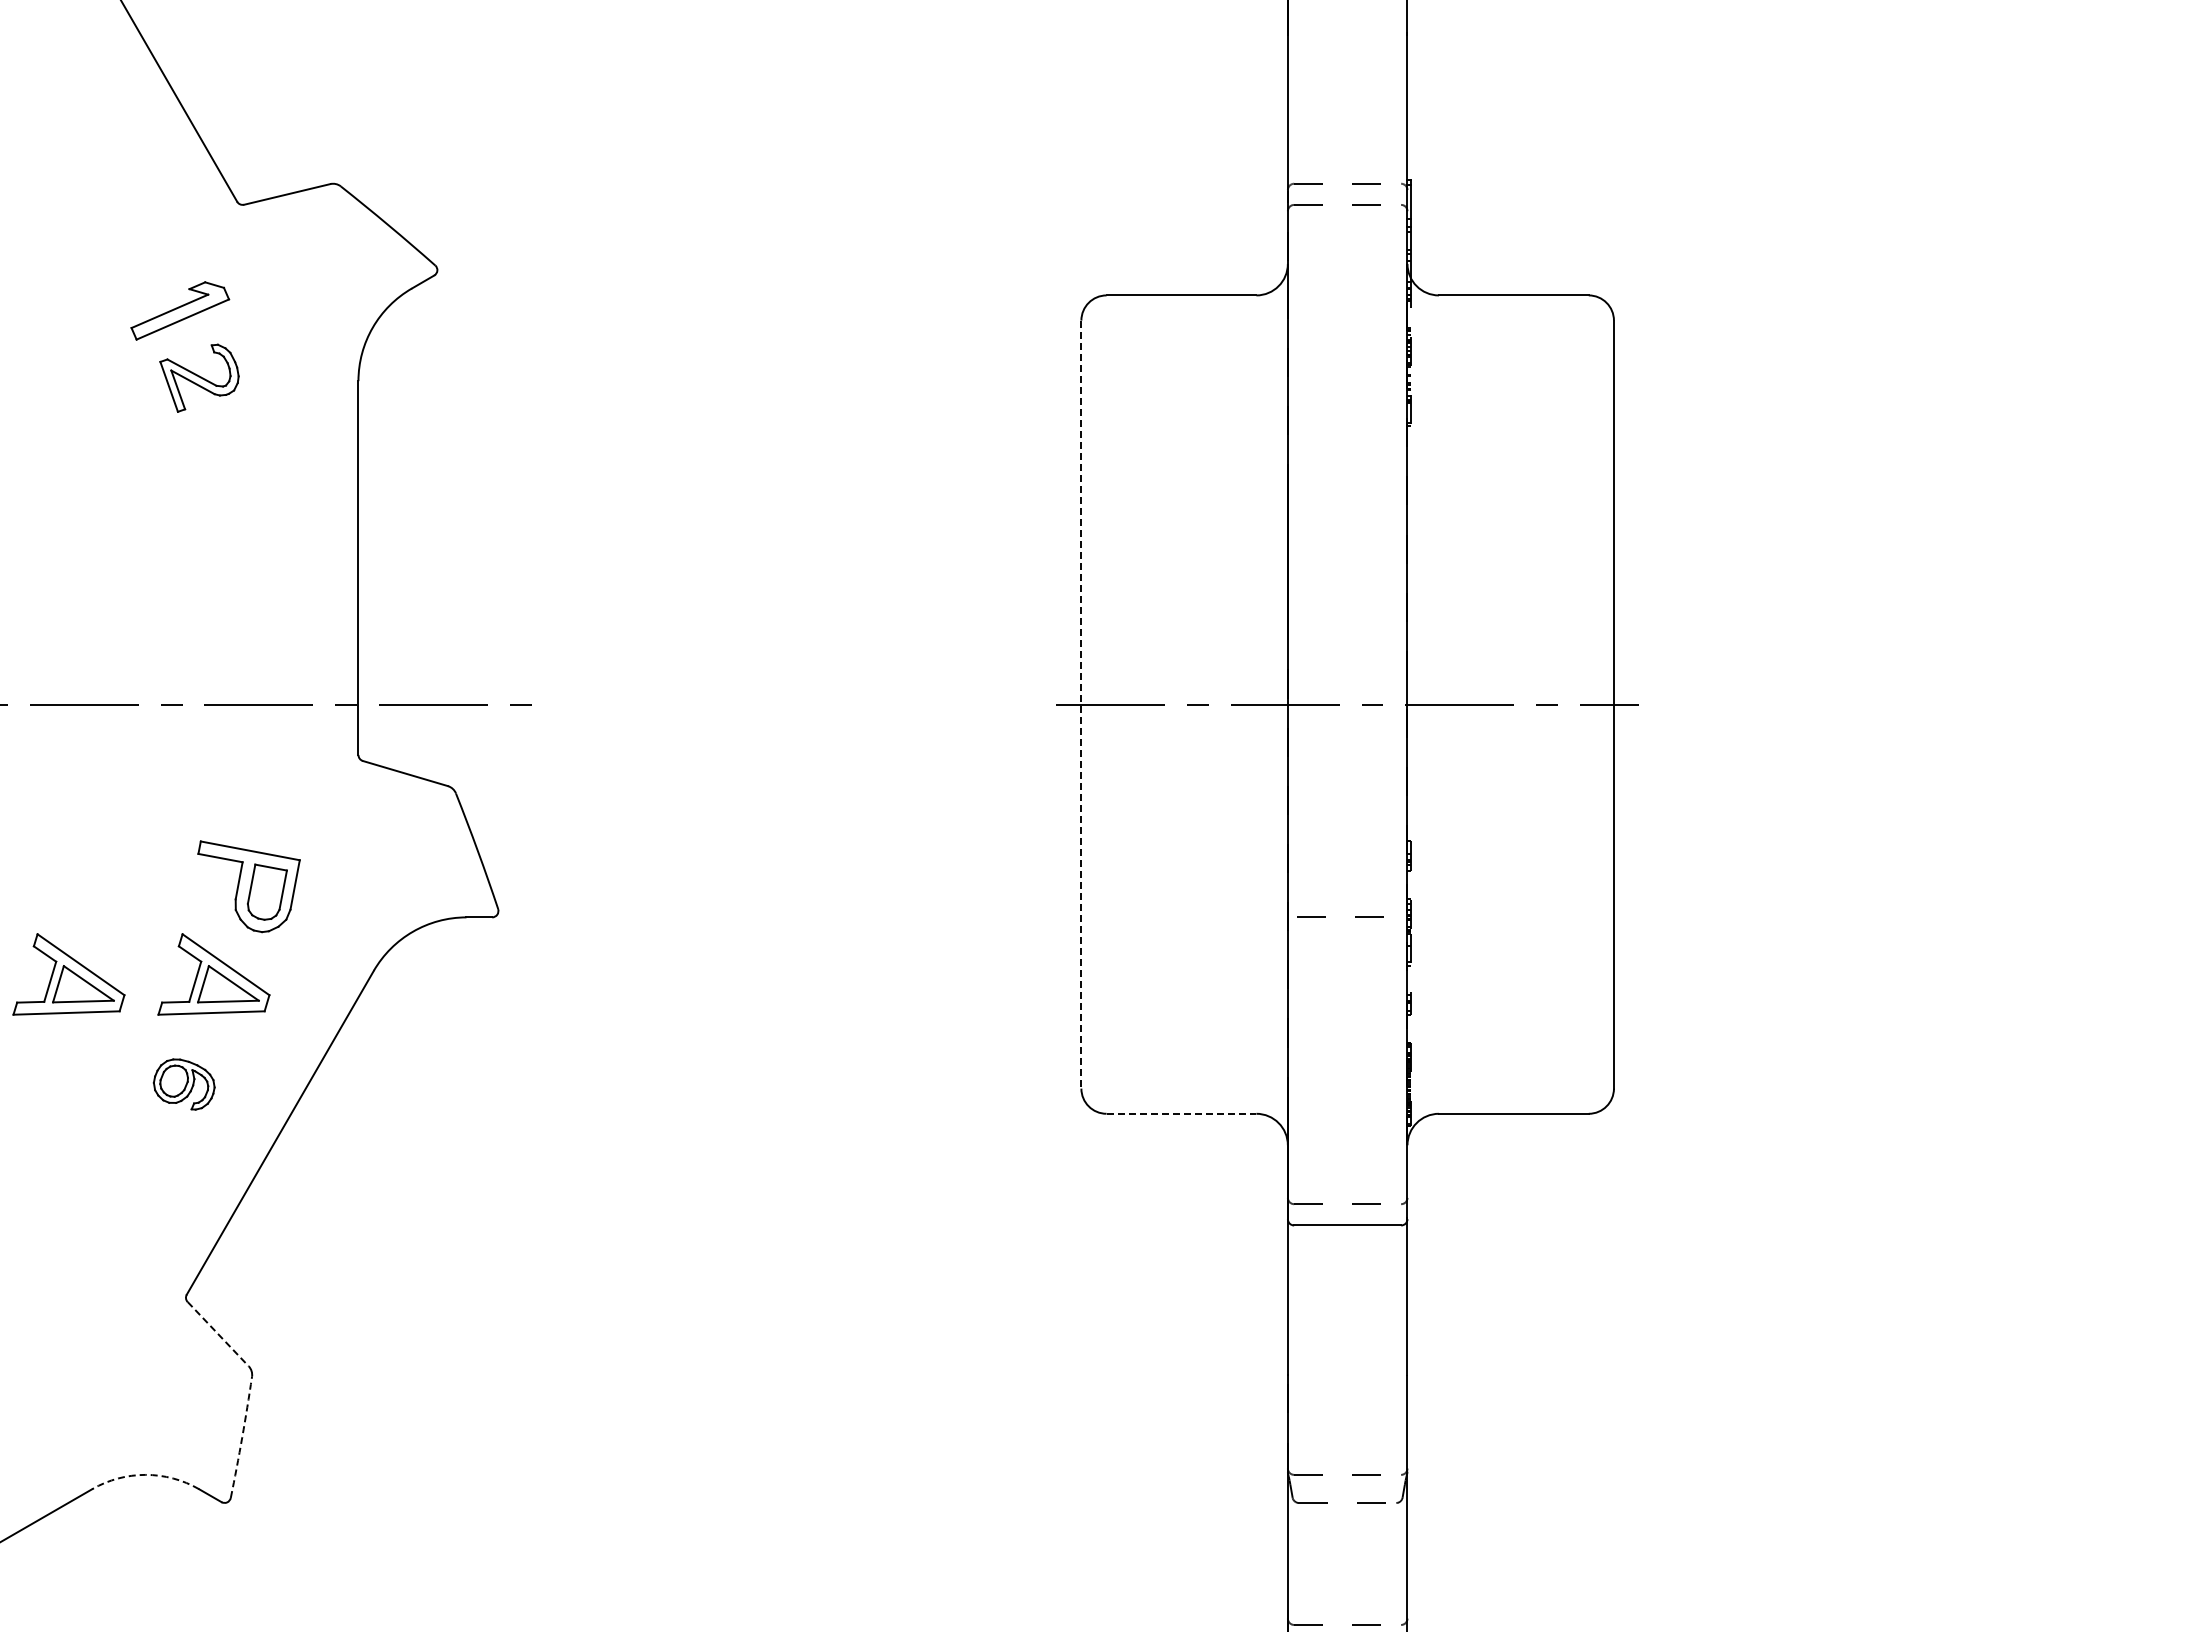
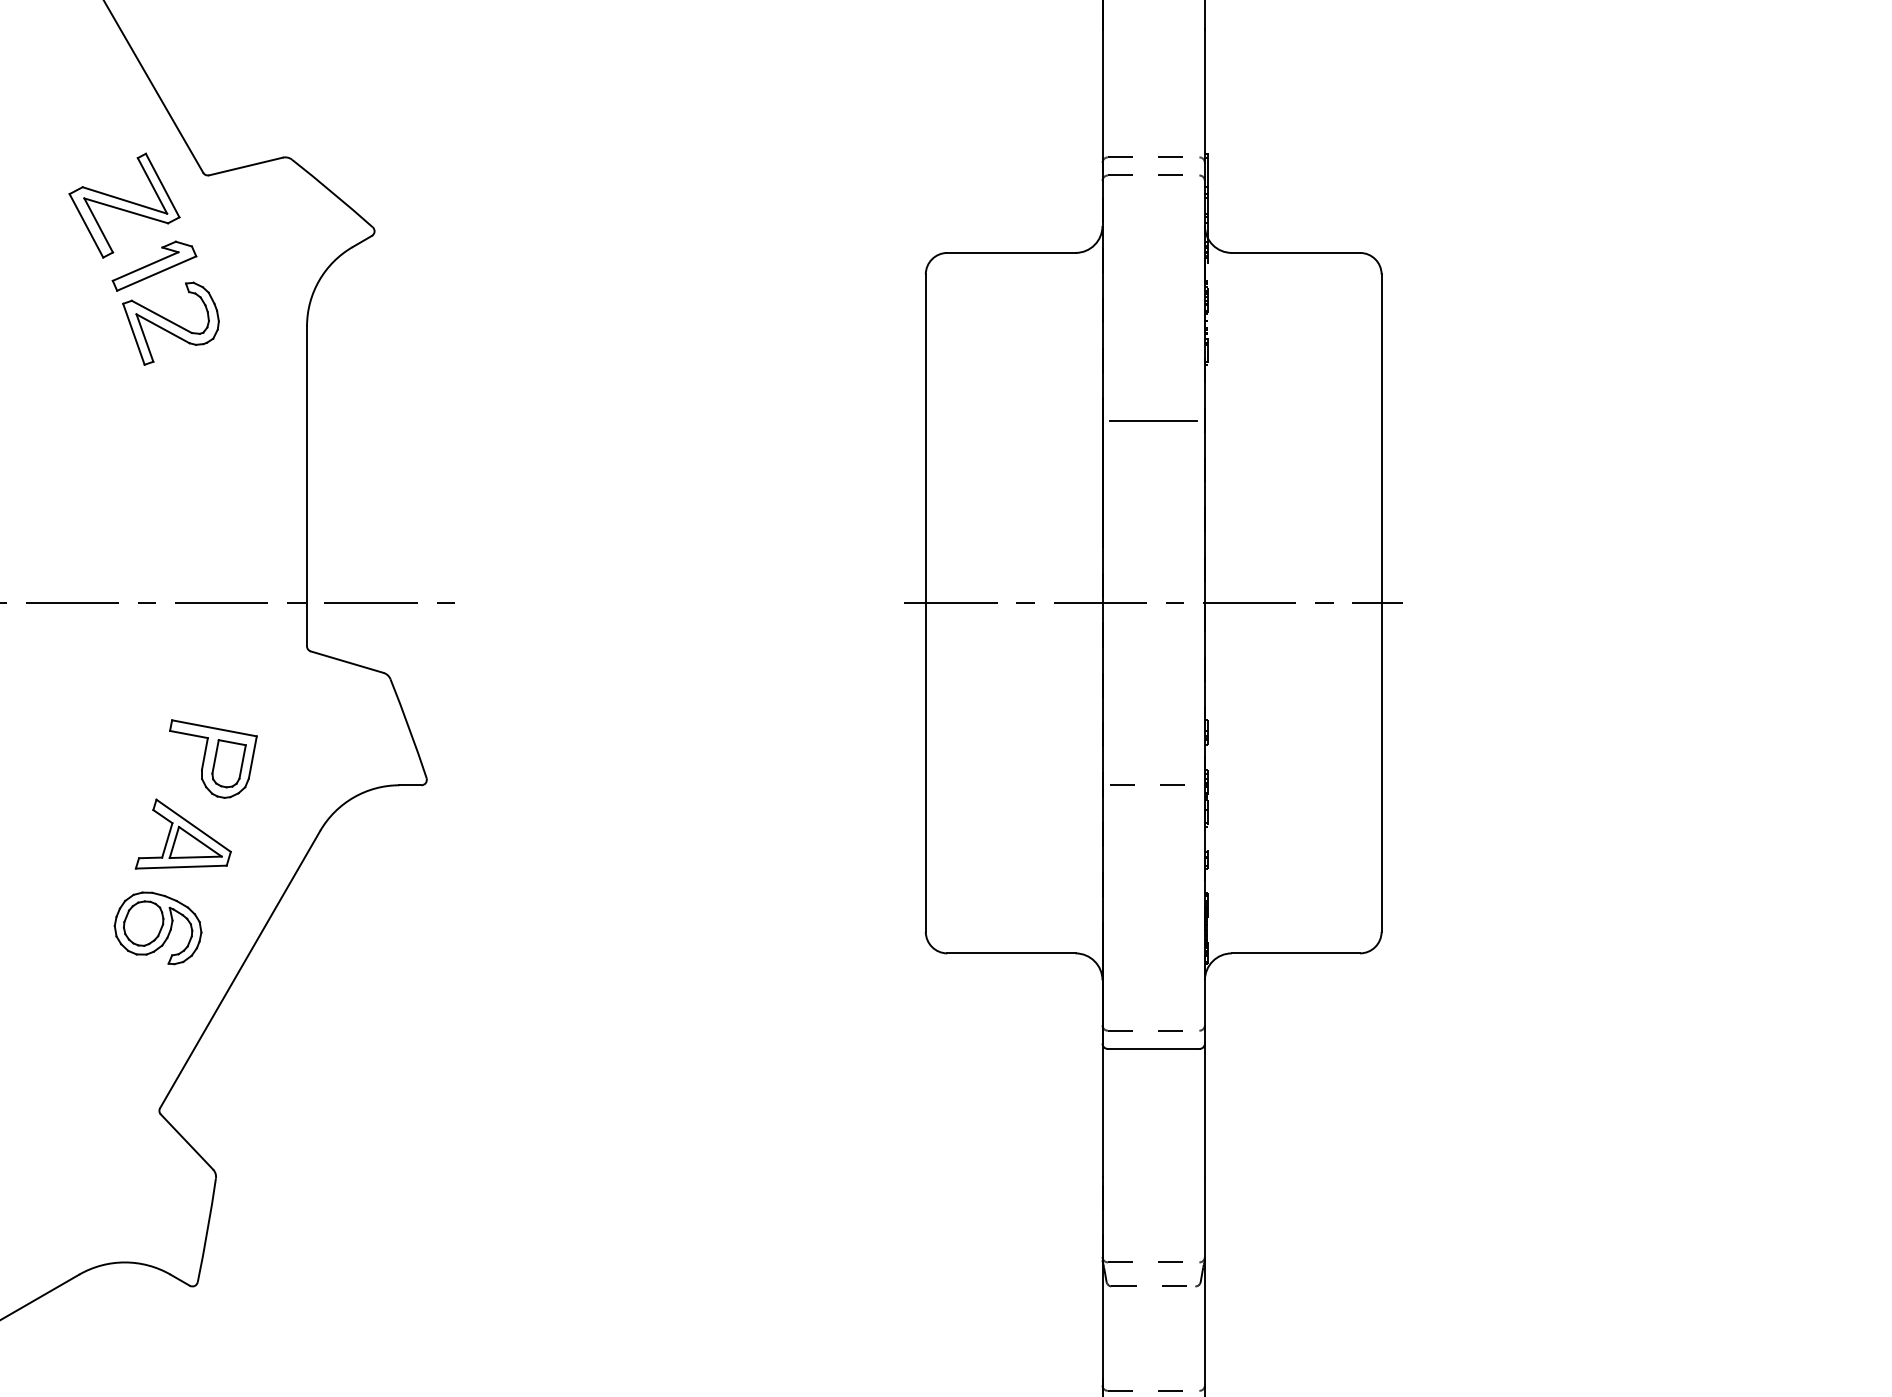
part: (145, 239) -> (124, 205), added
part: (199, 378) -> (170, 324), size x1.43
line: (1347, 491) -> (1153, 420), added
line: (1081, 705) -> (925, 603), dashed -> solid
part: (68, 974) -> (58, 834), removed
part: (183, 1084) -> (157, 928), size x1.67
line: (1181, 1113) -> (1011, 953), dashed -> solid
line: (218, 1334) -> (187, 1142), dashed -> solid
arc: (242, 1437) -> (207, 1230), dashed -> solid
arc: (145, 1474) -> (124, 1262), dashed -> solid

